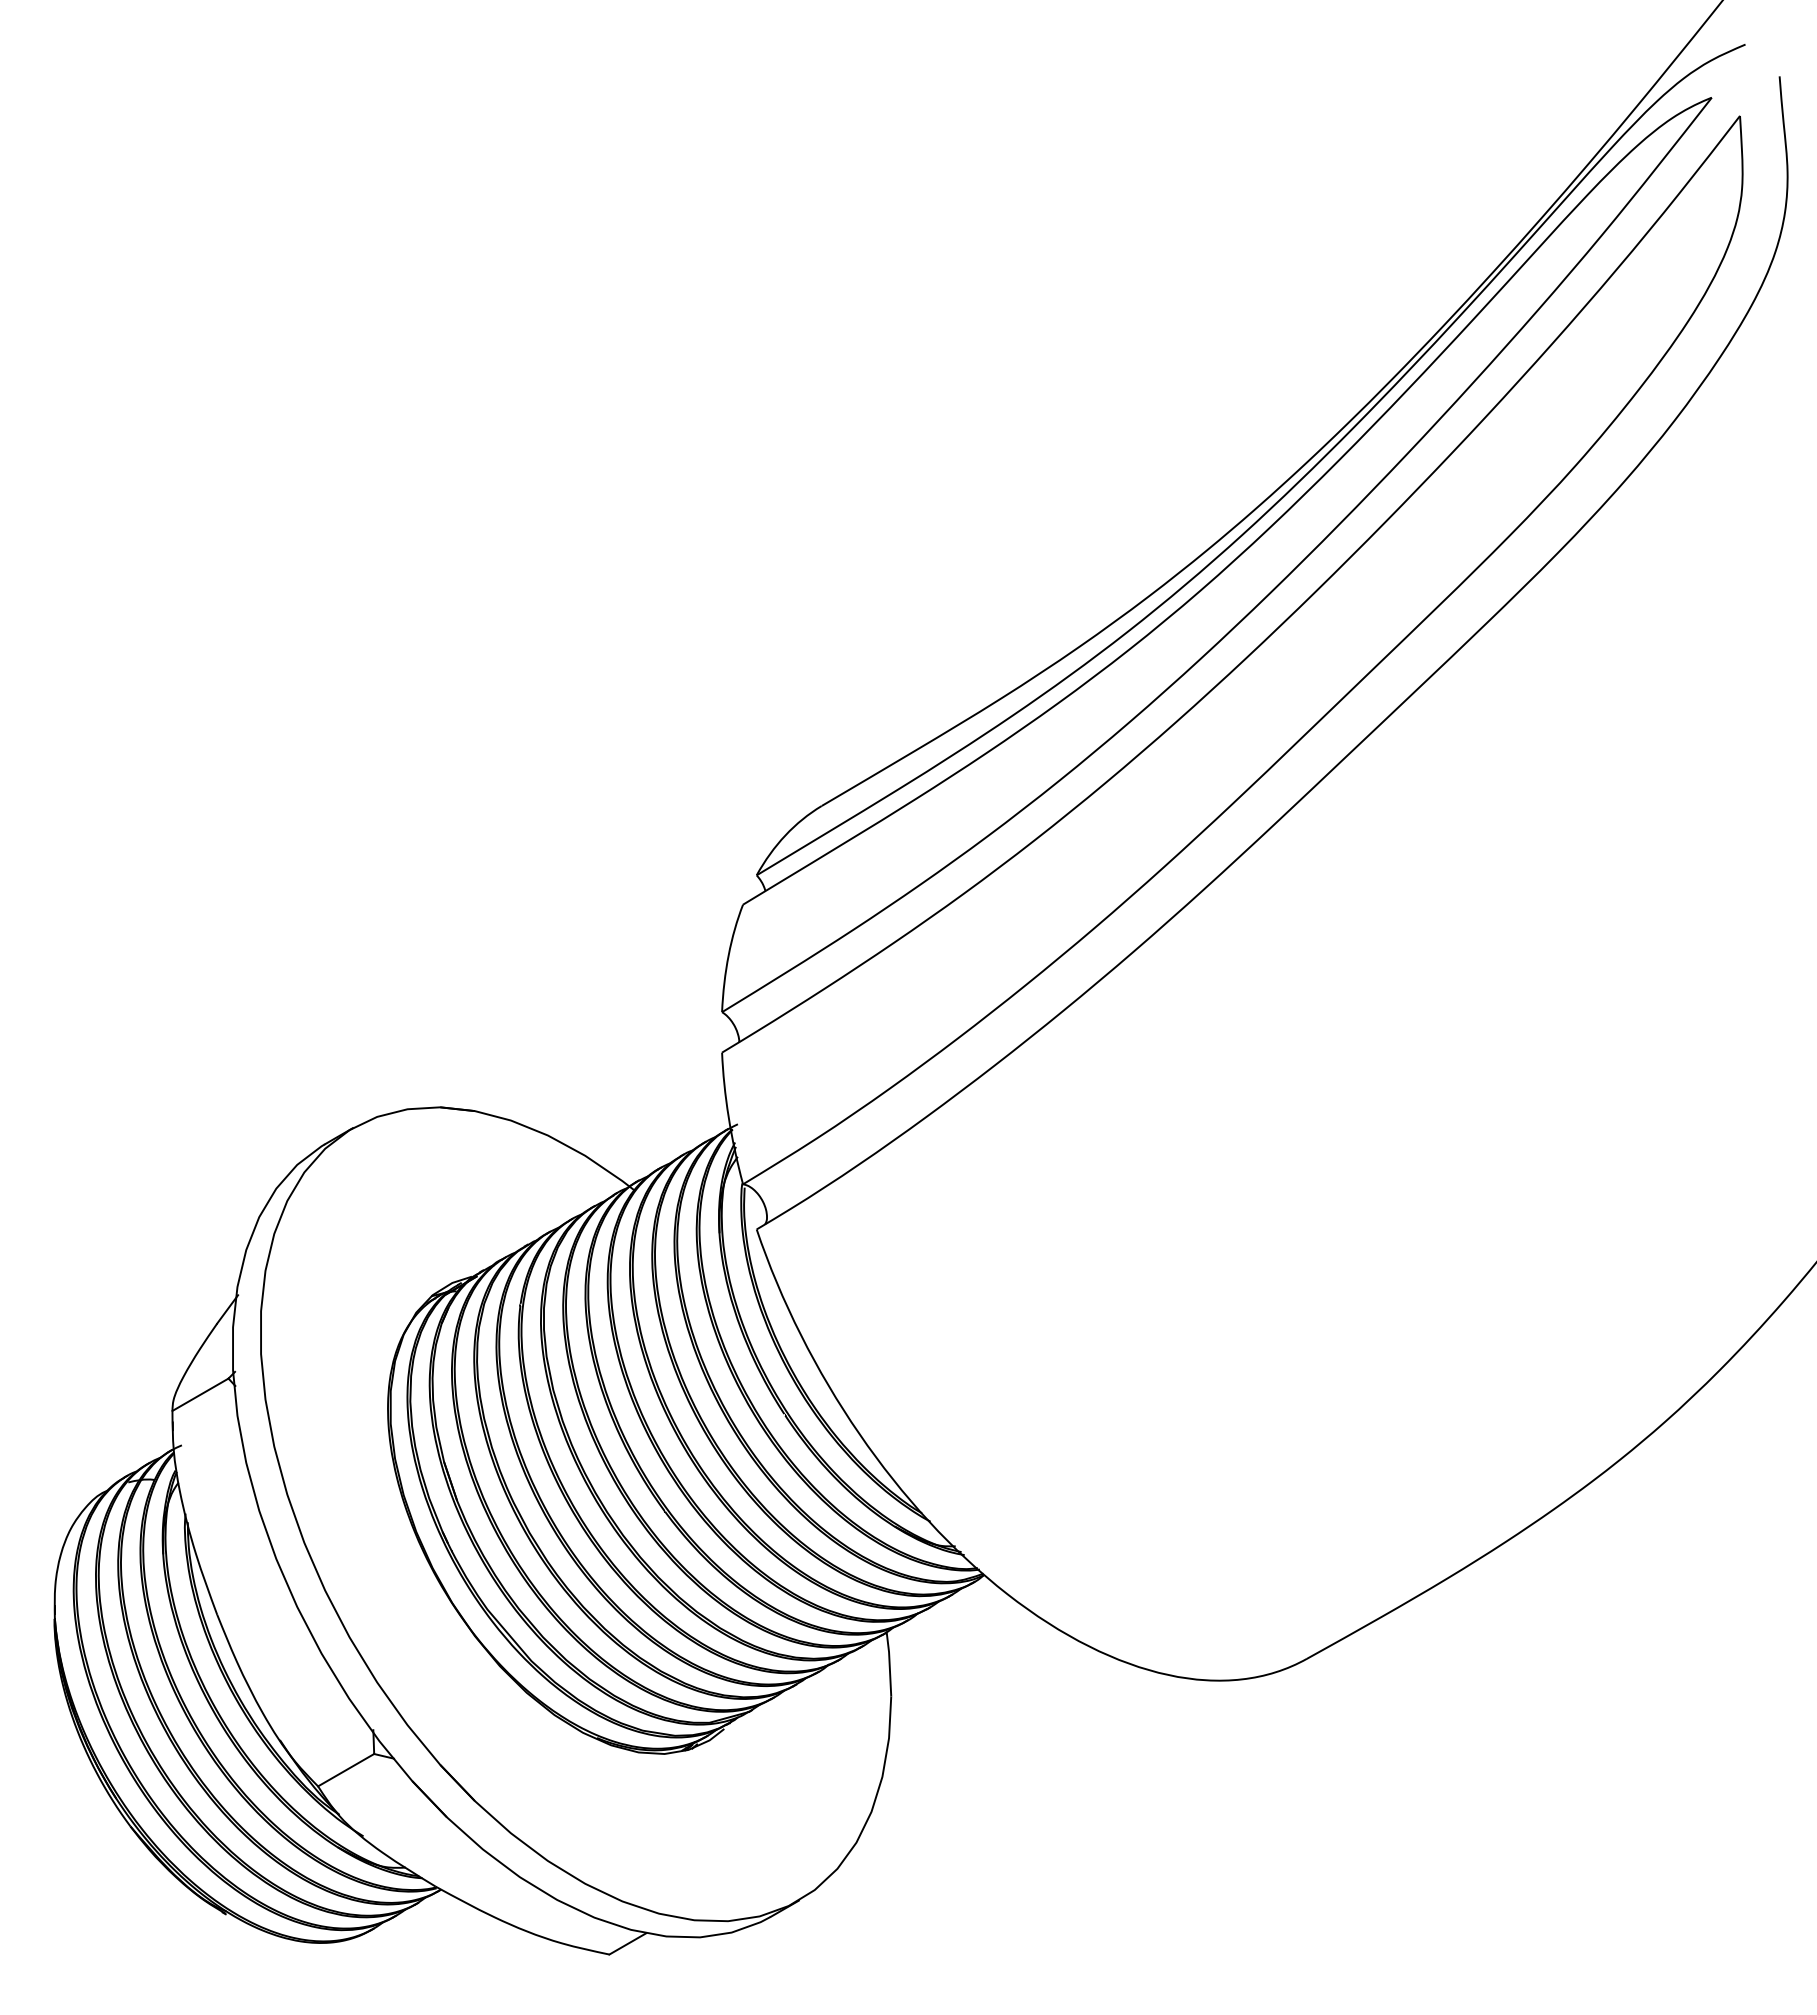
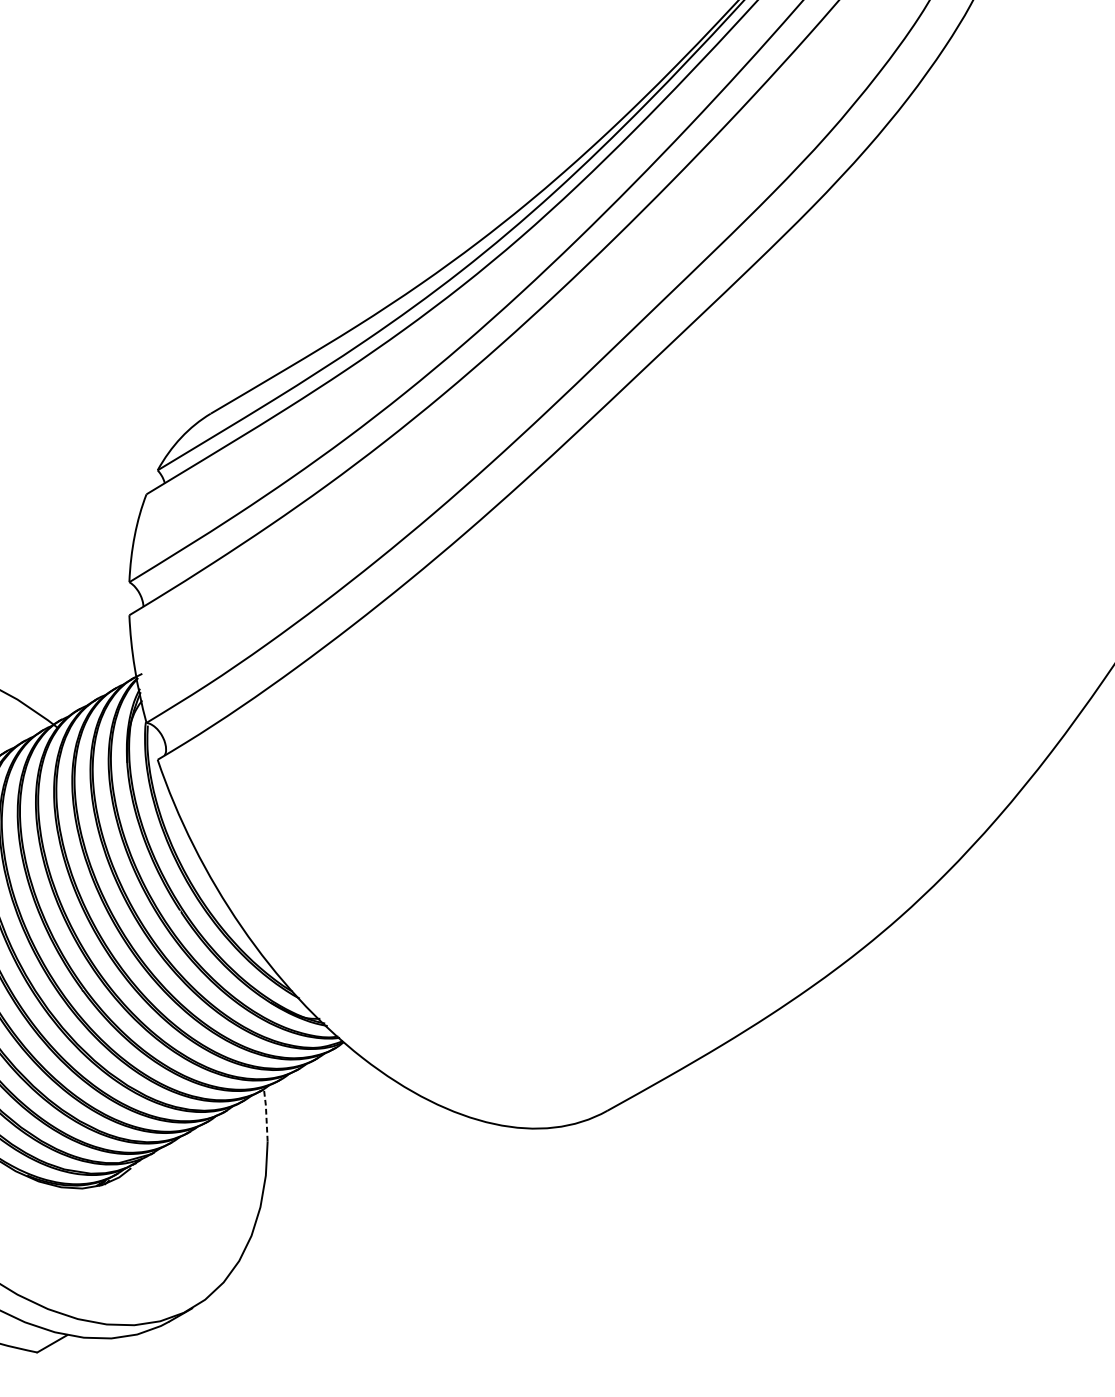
line: (889, 1662) -> (266, 1113), solid -> dashed

